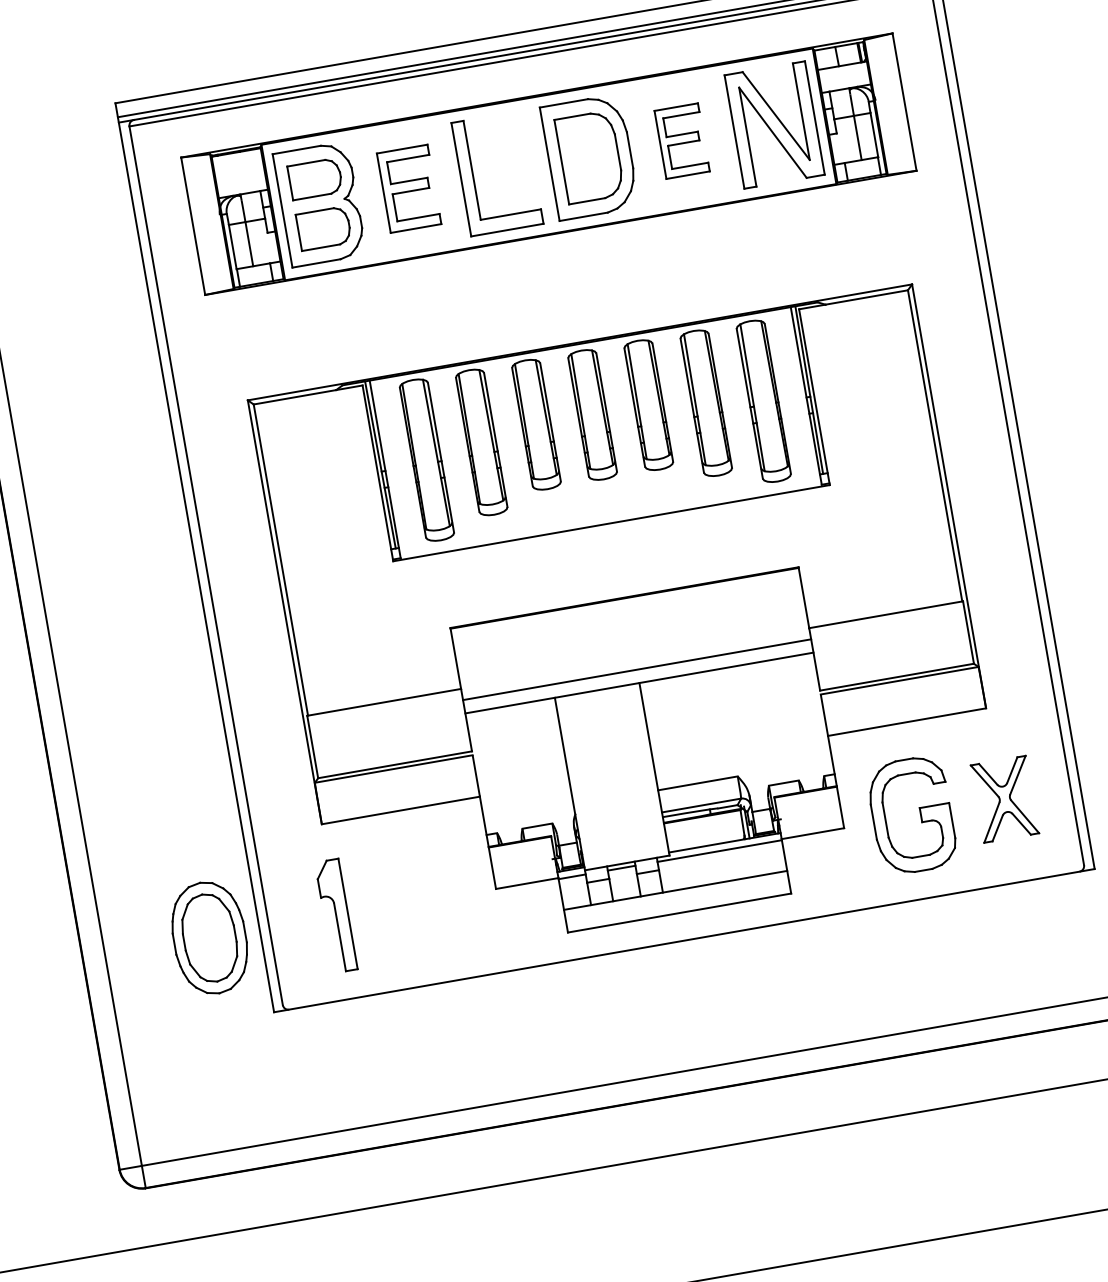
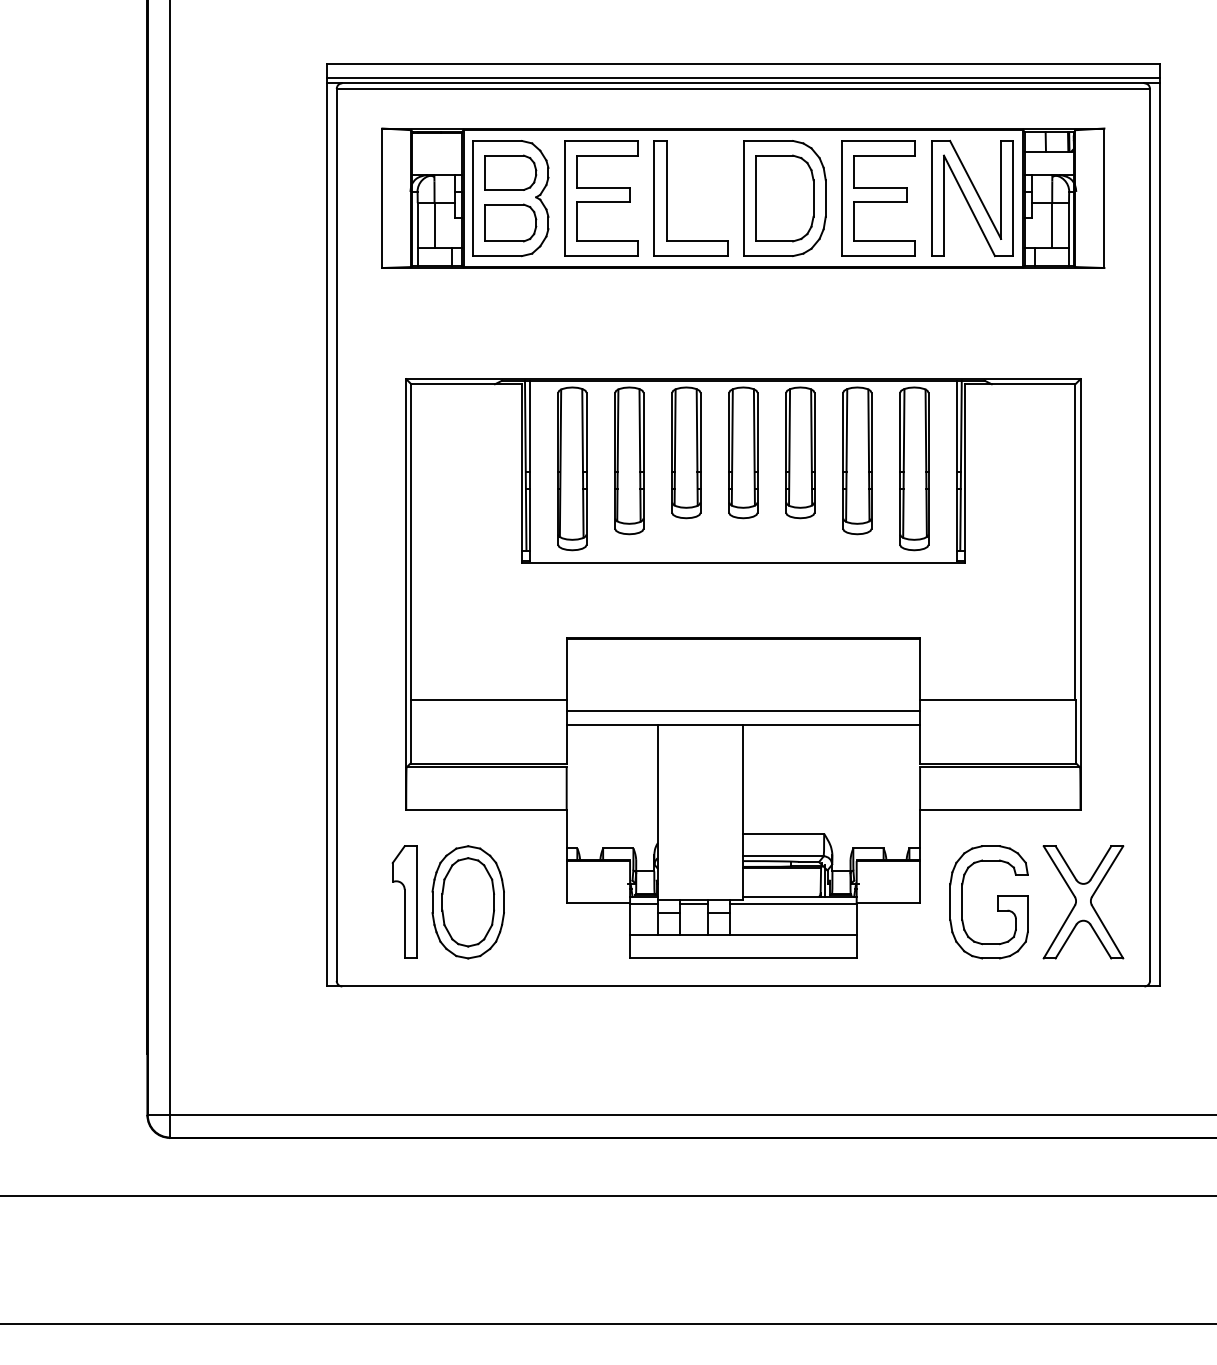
part: (682, 141) -> (878, 198), size x1.67
part: (409, 188) -> (601, 198), size x1.43
part: (1005, 799) -> (1083, 902), size x1.43
part: (209, 938) -> (467, 902), moved

